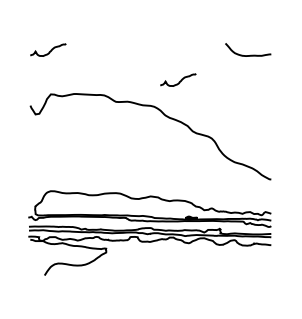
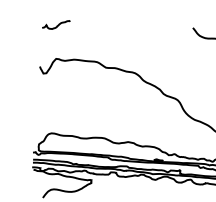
curve: (180, 80) -> (156, 54), removed

